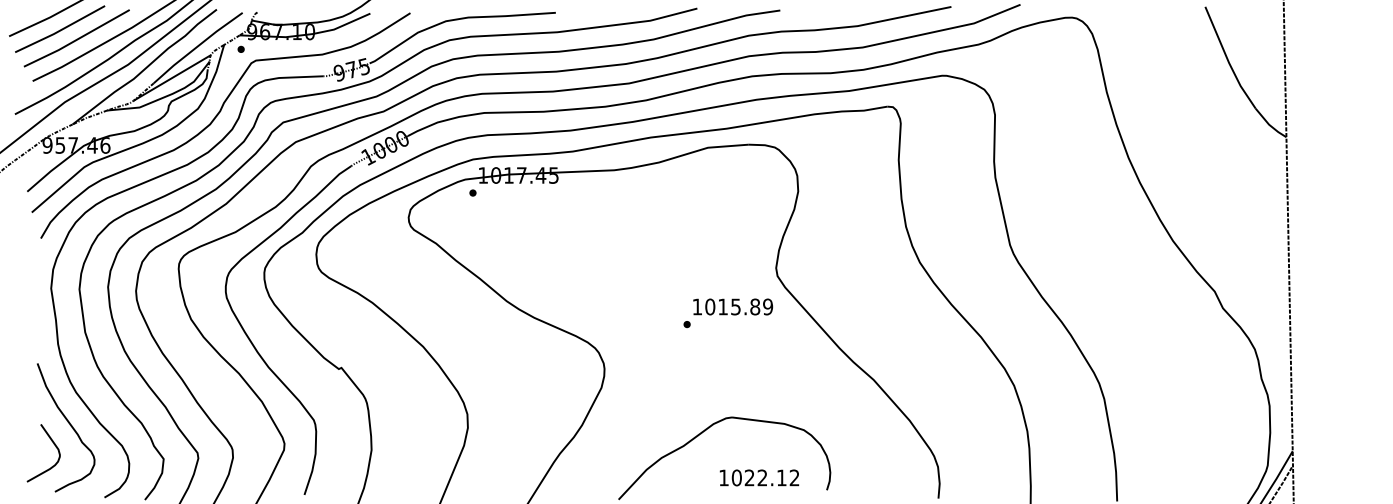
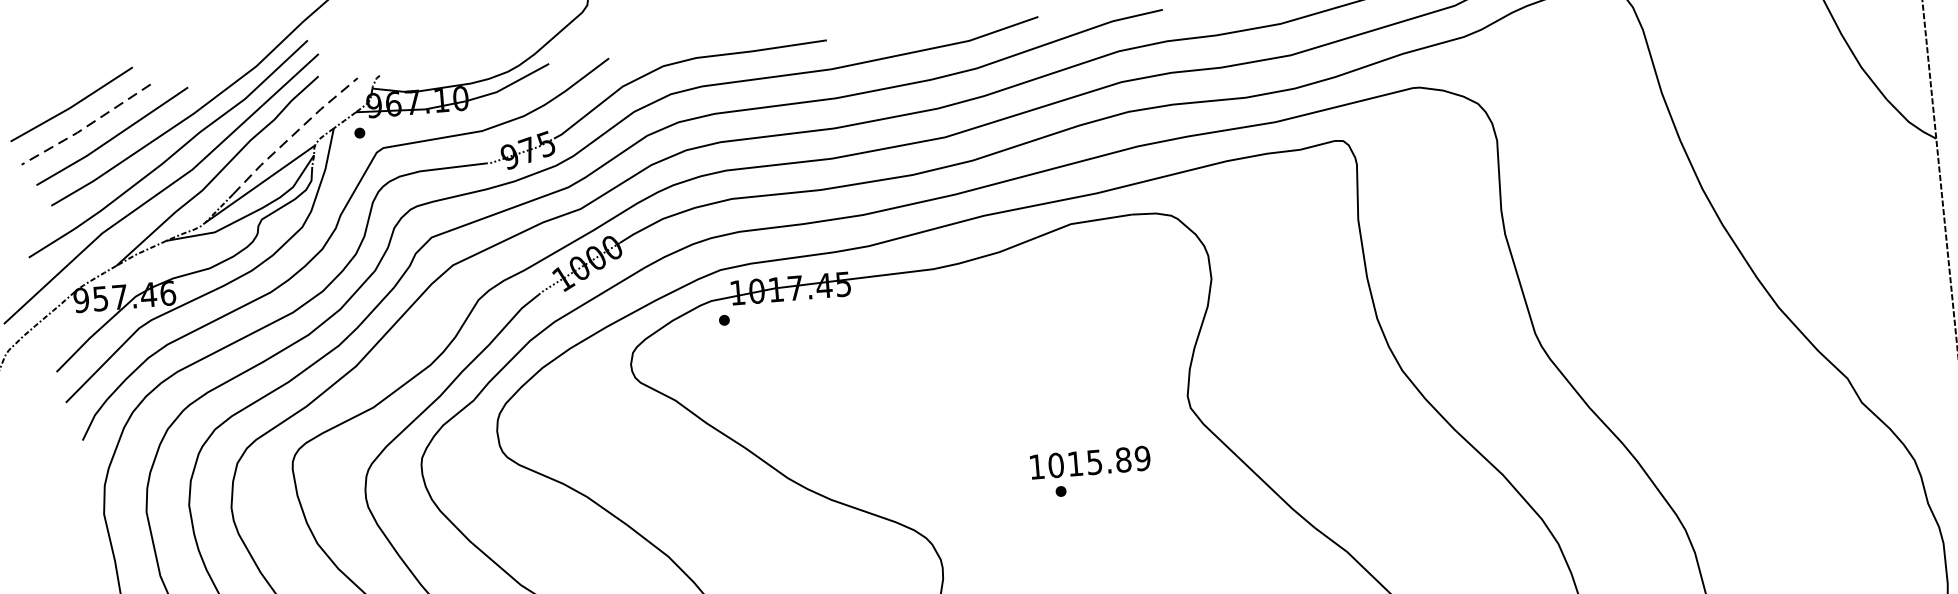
line: (59, 30) -> (85, 126), solid -> dashed
line: (197, 46) -> (294, 133), solid -> dashed
text: (733, 306) -> (1090, 461), moved

